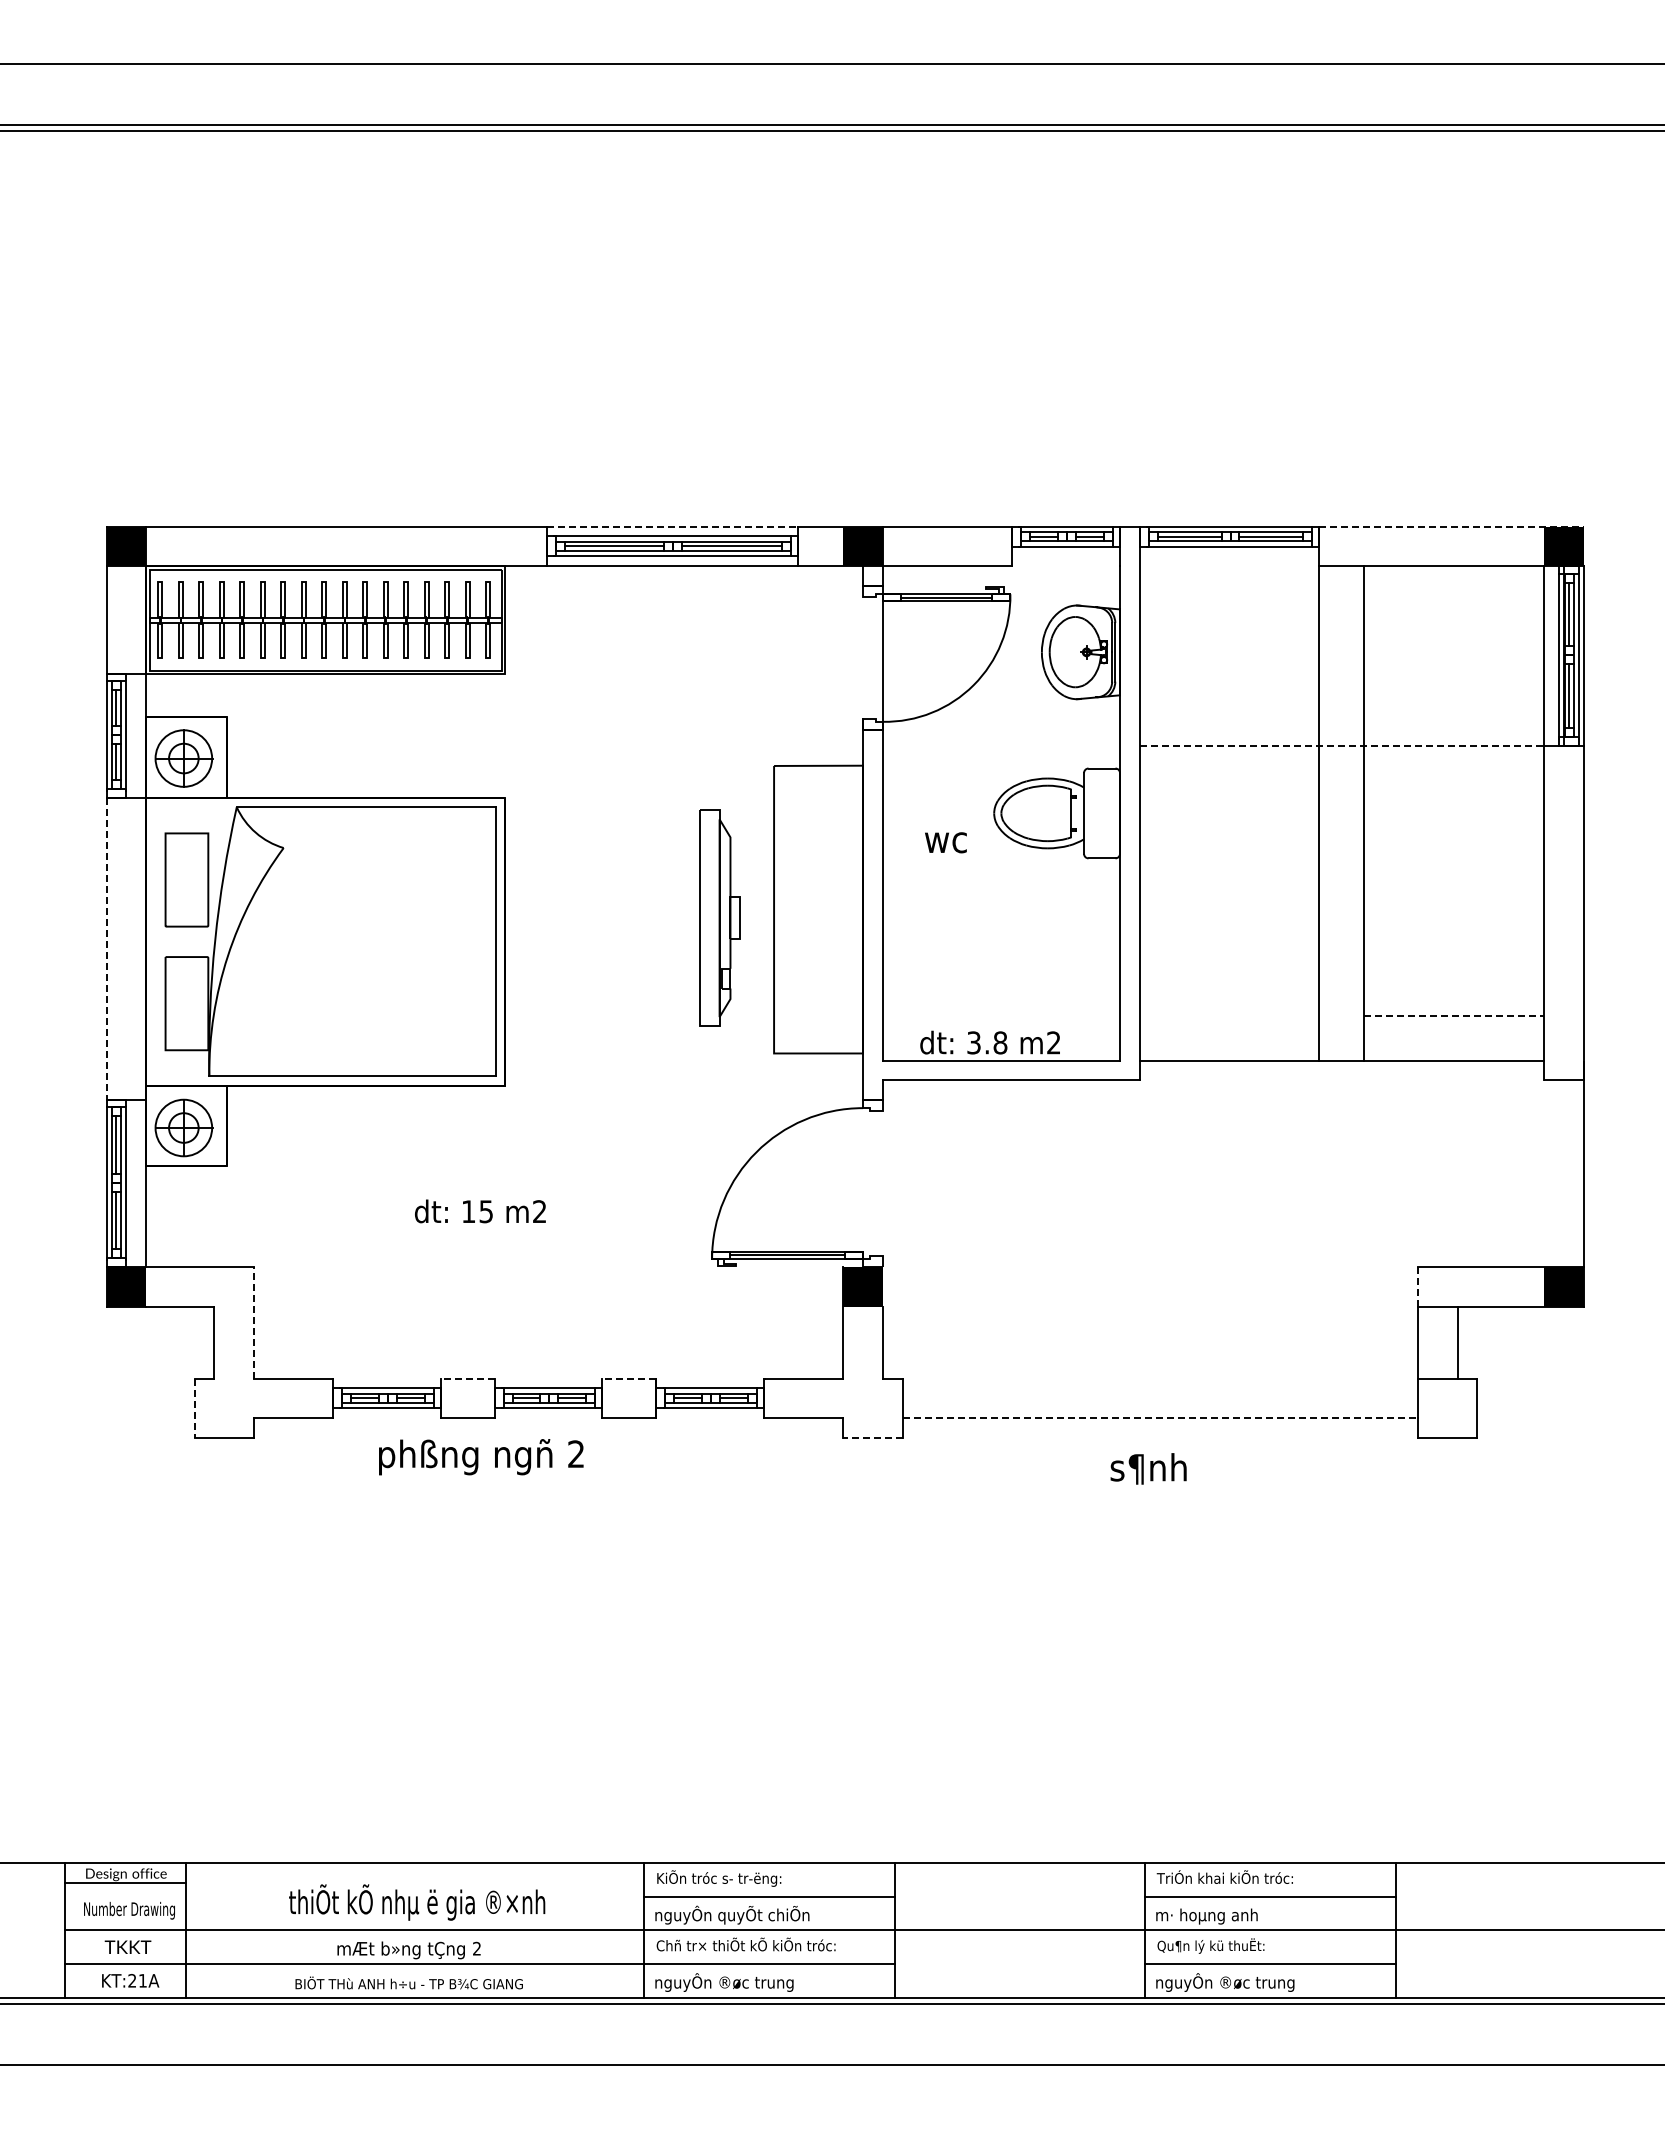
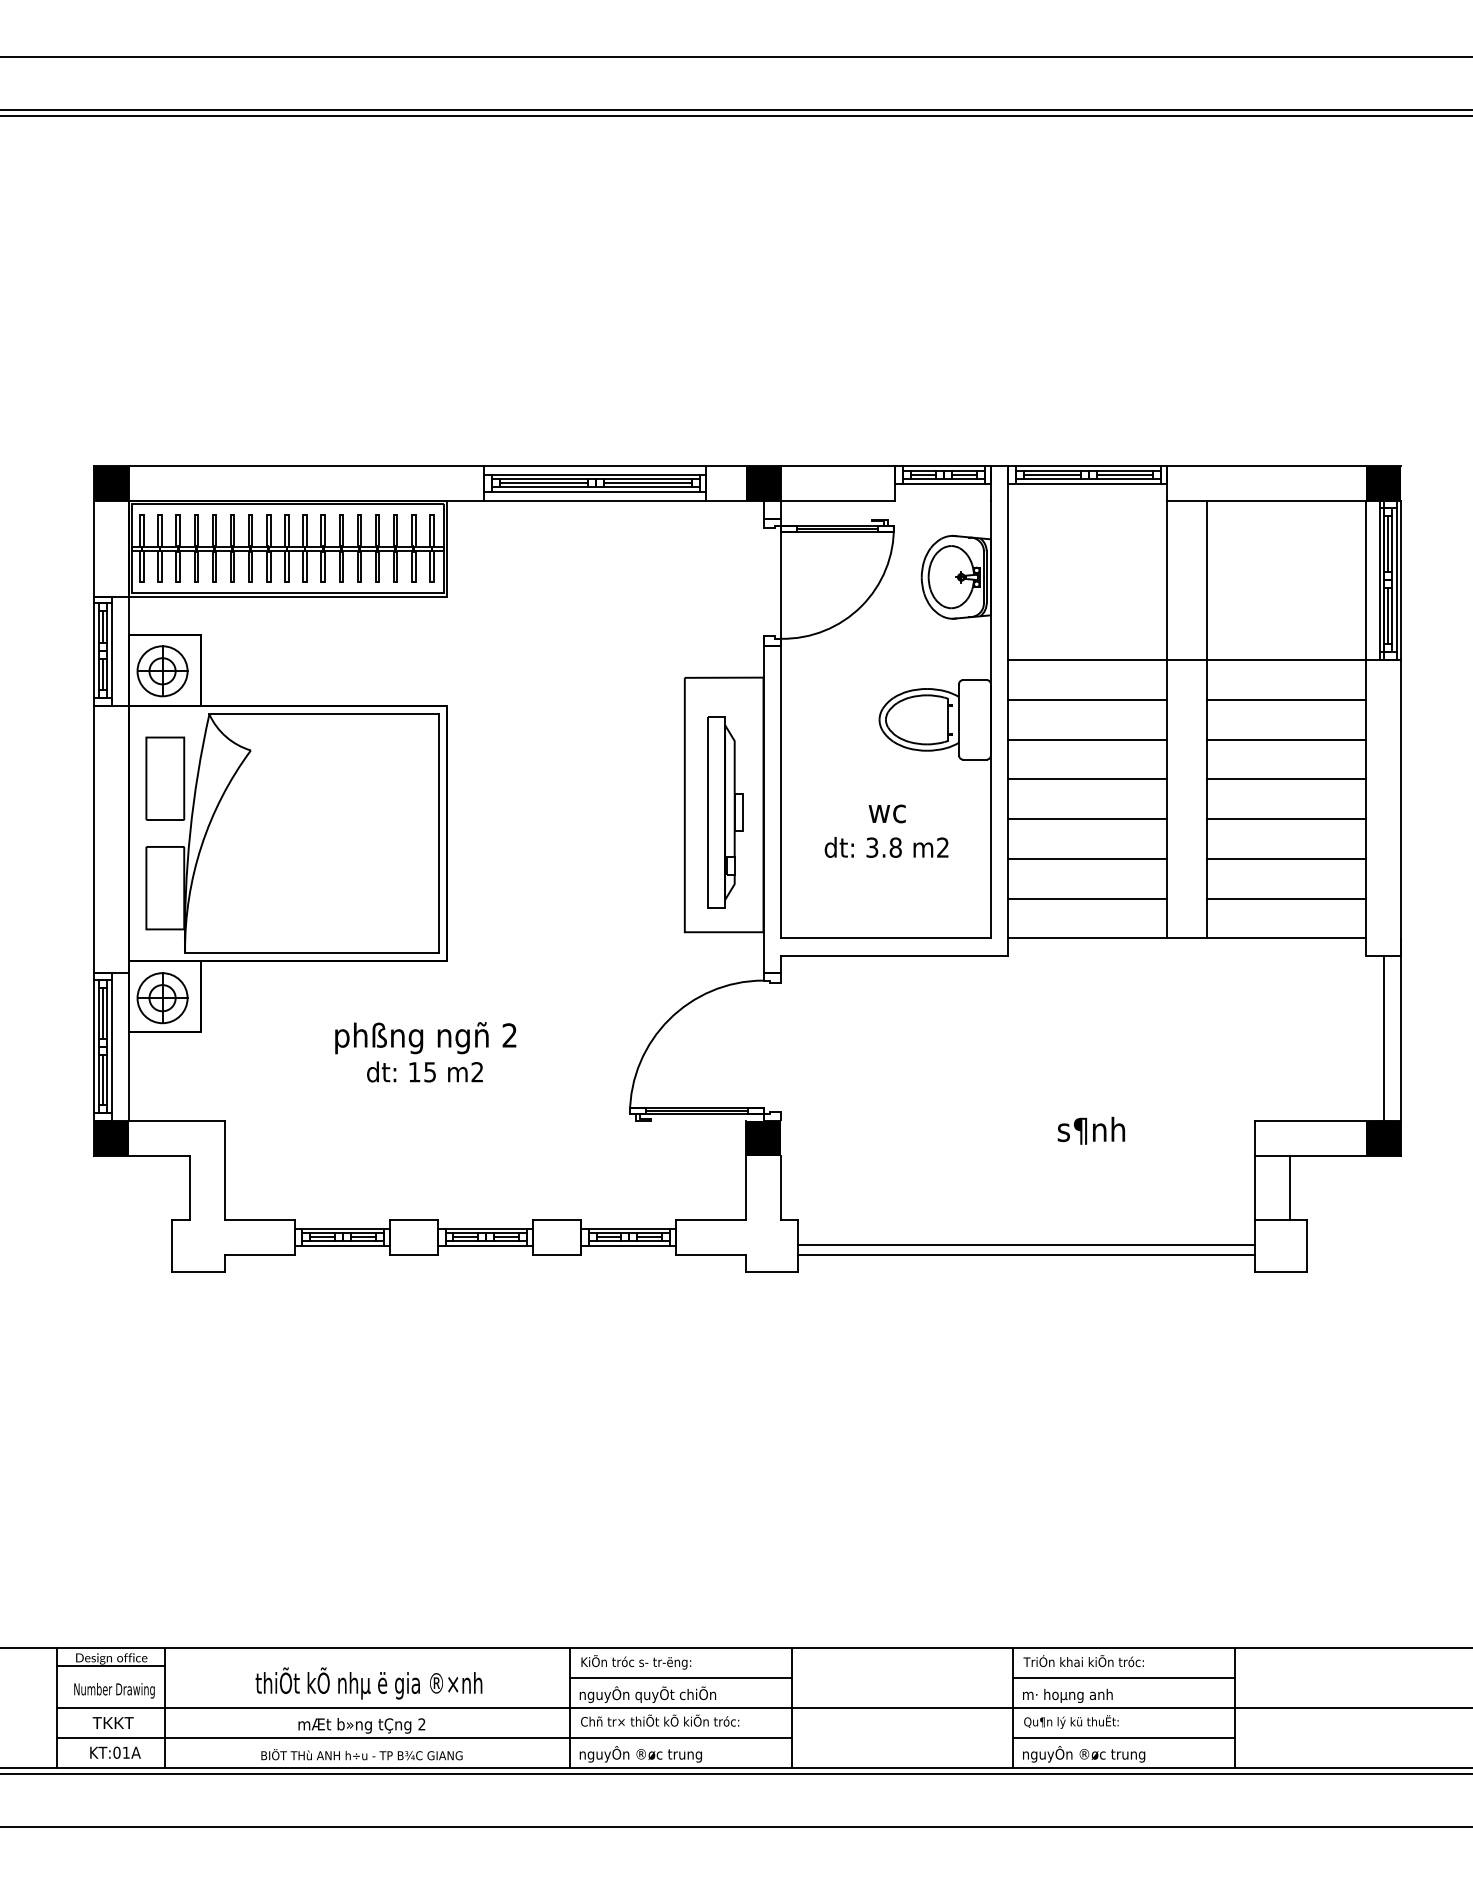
line: (672, 526) -> (594, 465), dashed -> solid
line: (1452, 526) -> (1285, 465), dashed -> solid
line: (1342, 746) -> (1187, 660), dashed -> solid
line: (1229, 791) -> (1087, 700), added
line: (1454, 791) -> (1286, 700), added
line: (1229, 835) -> (1087, 739), added
line: (1454, 835) -> (1286, 739), added
text: (945, 842) -> (886, 813), moved
line: (1229, 880) -> (1087, 779), added
line: (1454, 880) -> (1286, 779), added
part: (719, 917) -> (724, 811), moved
line: (1229, 925) -> (1087, 819), added
line: (1454, 925) -> (1286, 819), added
line: (106, 949) -> (94, 840), dashed -> solid
line: (1229, 970) -> (1087, 858), added
line: (1454, 970) -> (1286, 858), added
line: (1229, 1015) -> (1087, 898), added
line: (1454, 1015) -> (1286, 898), dashed -> solid
text: (989, 1042) -> (886, 847), moved
line: (1563, 1173) -> (1383, 1038), added
line: (1418, 1286) -> (1254, 1138), dashed -> solid
line: (253, 1322) -> (224, 1170), dashed -> solid
line: (467, 1378) -> (413, 1219), dashed -> solid
line: (629, 1378) -> (556, 1219), dashed -> solid
line: (1160, 1407) -> (1026, 1245), added
line: (194, 1408) -> (171, 1246), dashed -> solid
line: (1160, 1418) -> (1026, 1255), dashed -> solid
line: (872, 1437) -> (771, 1272), dashed -> solid
text: (481, 1457) -> (425, 1038), moved
text: (1148, 1468) -> (1091, 1130), moved
text: (132, 1980) -> (117, 1752), KT:21A -> KT:01A

